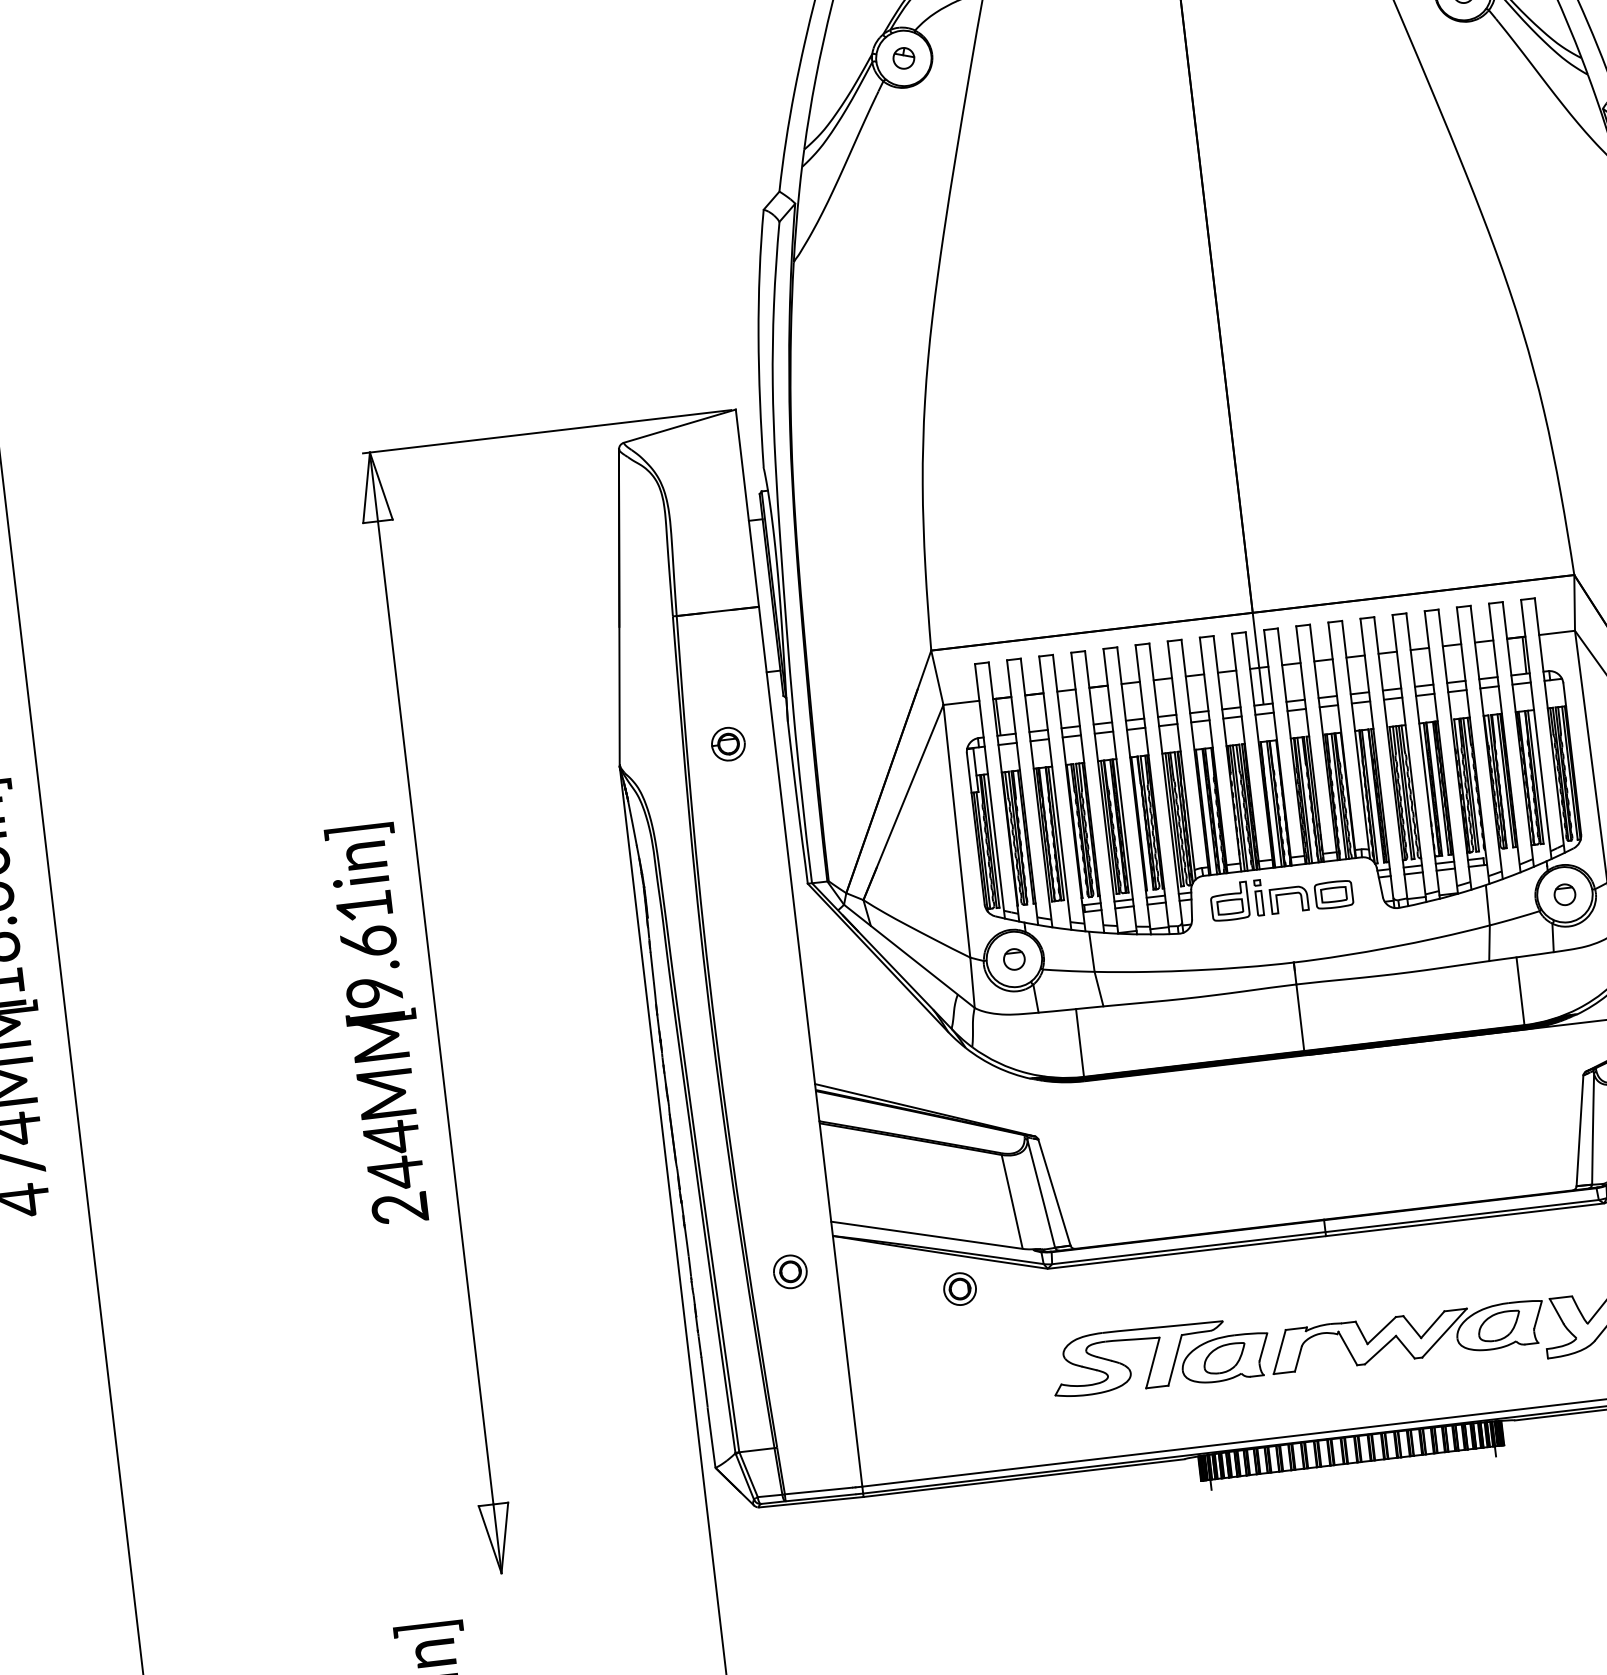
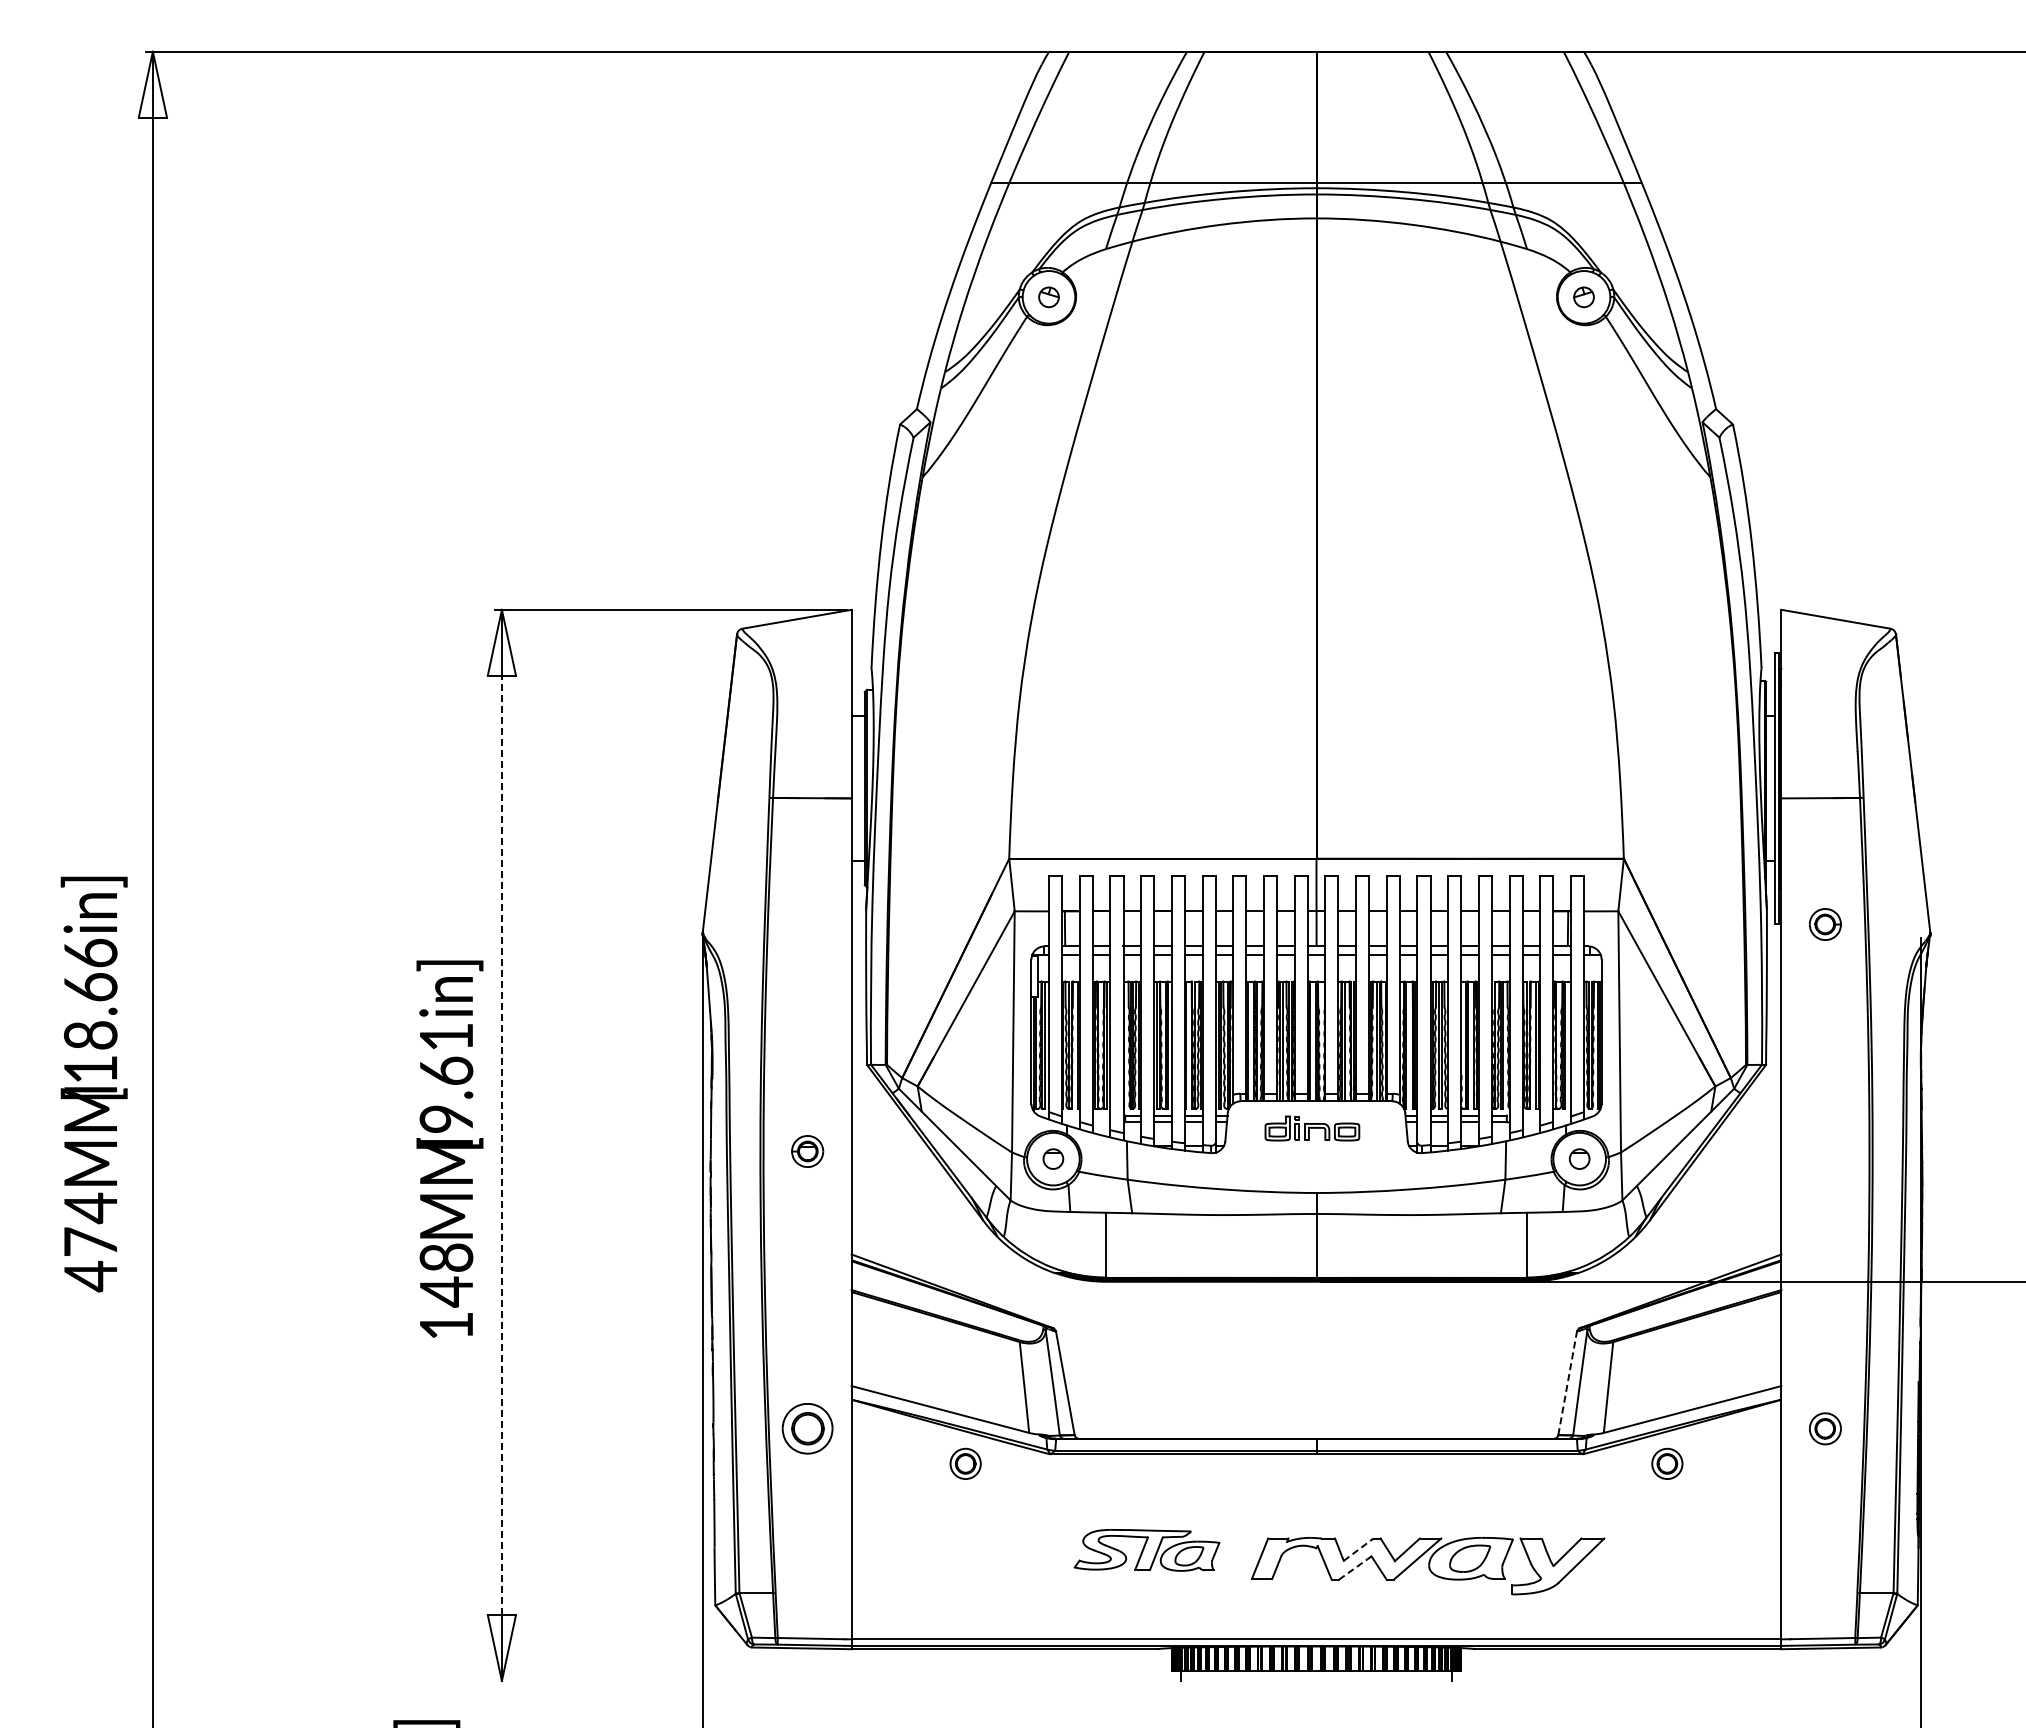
part: (728, 744) -> (807, 1151), moved
part: (1281, 895) -> (1312, 1128), size x0.7
line: (435, 1013) -> (501, 1145), solid -> dashed
line: (1579, 1131) -> (1567, 1383), solid -> dashed
text: (395, 1172) -> (446, 1291), 244 -> 148
part: (790, 1271) -> (807, 1428), size x1.6
line: (1381, 1330) -> (1358, 1549), solid -> dashed
line: (1380, 1350) -> (1355, 1568), solid -> dashed
part: (1159, 1357) -> (1146, 1550), size x0.7

